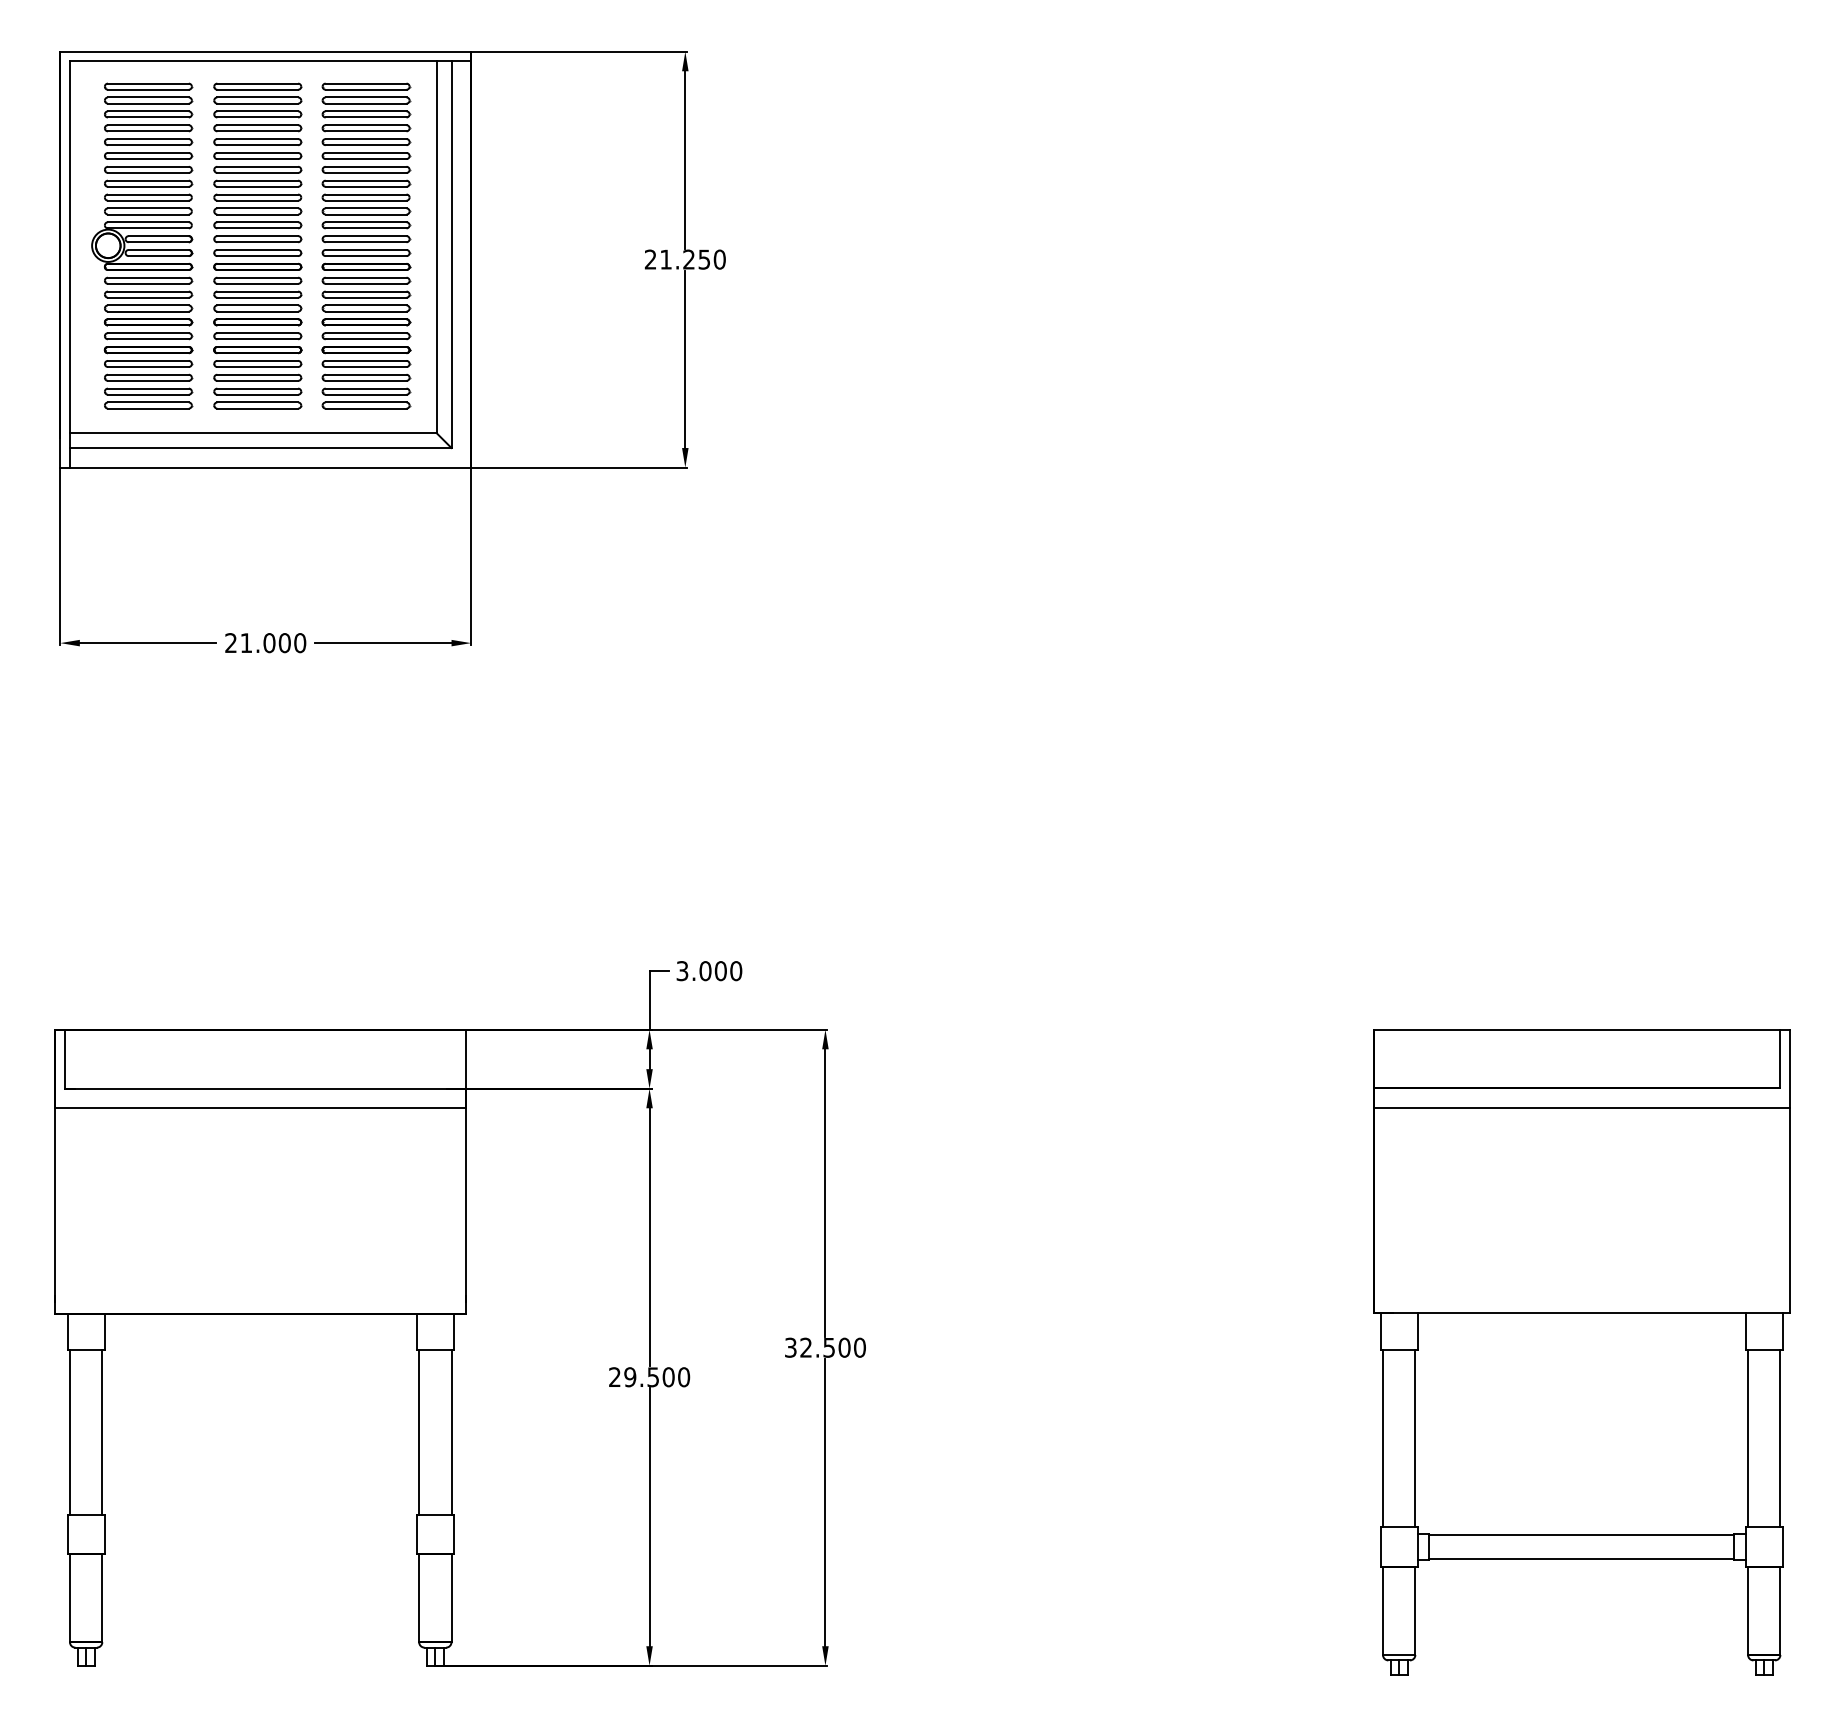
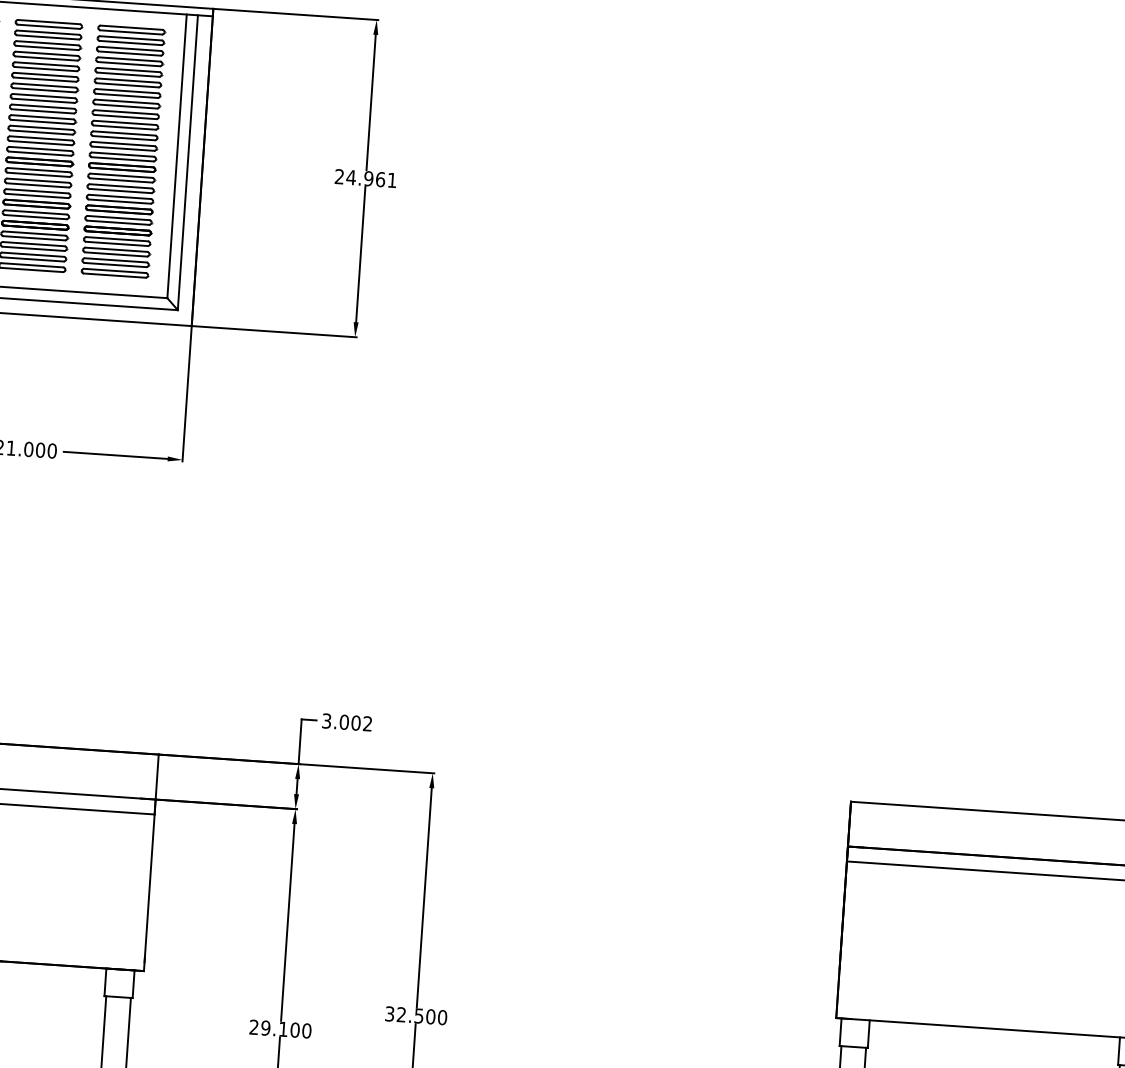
text: (692, 259) -> (371, 178), 21.250 -> 24.961
text: (736, 971) -> (367, 724), 3.000 -> 3.002
text: (652, 1377) -> (282, 1029), 29.500 -> 29.100

